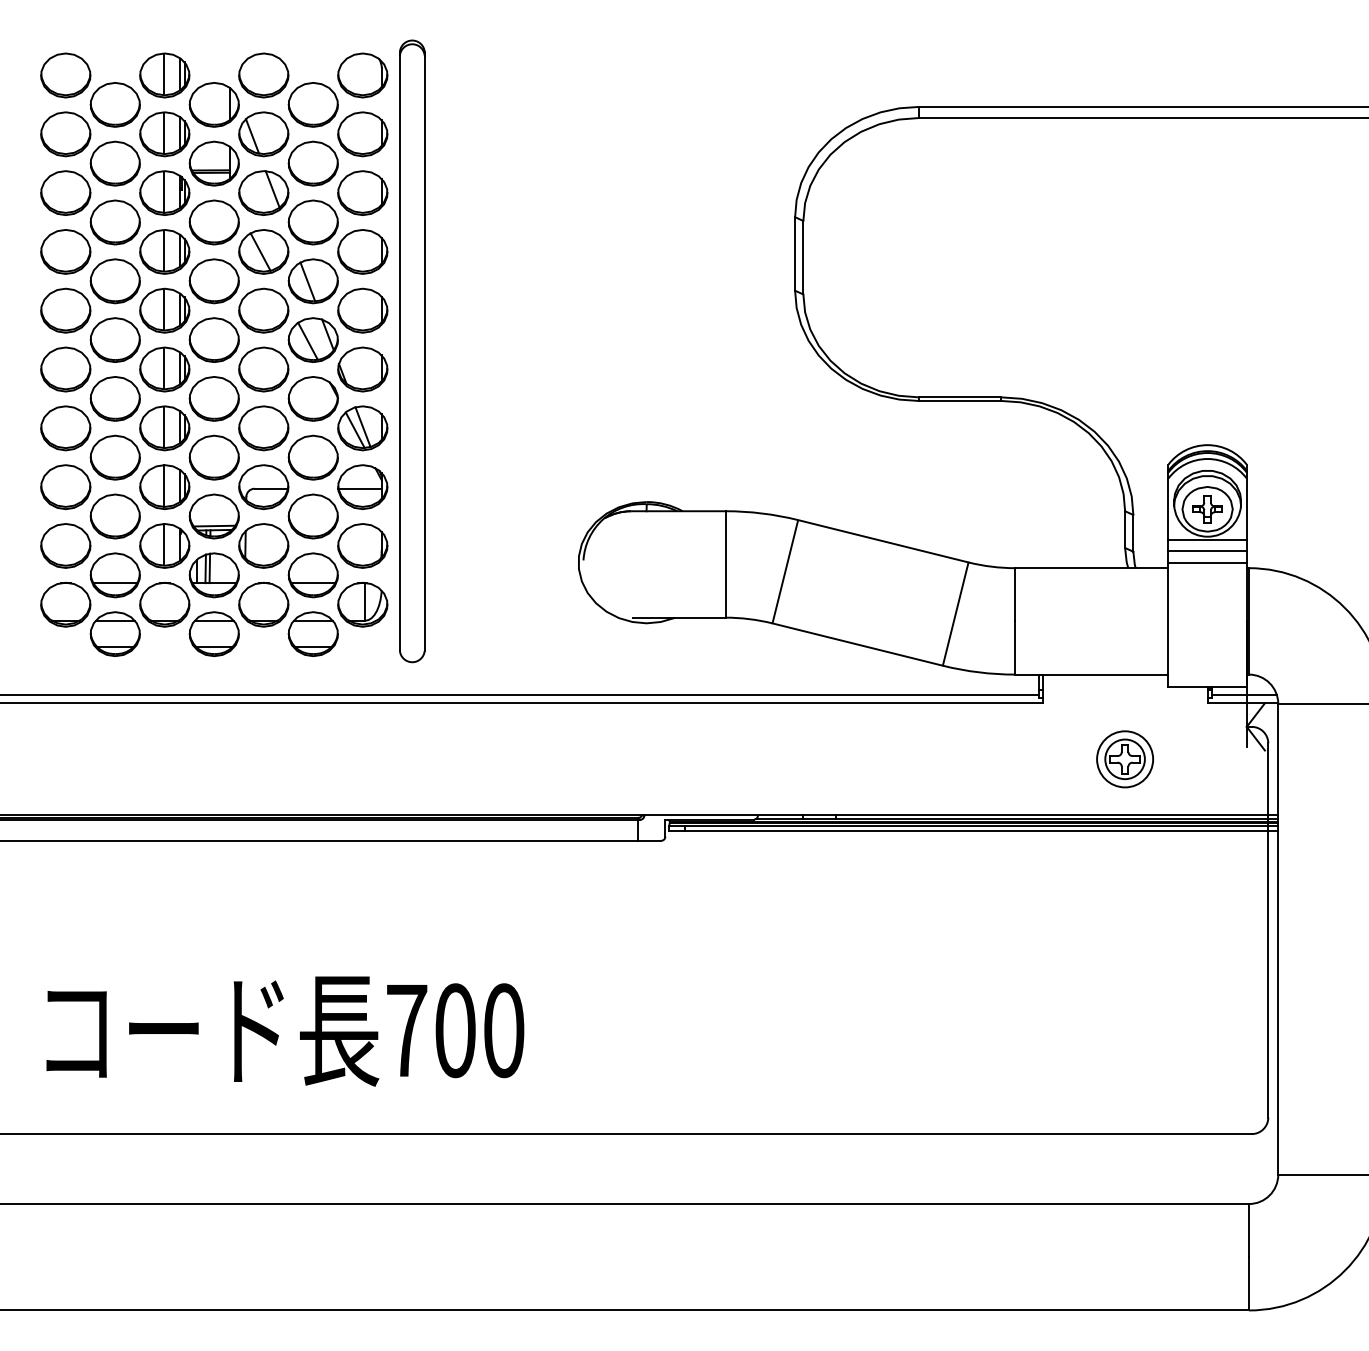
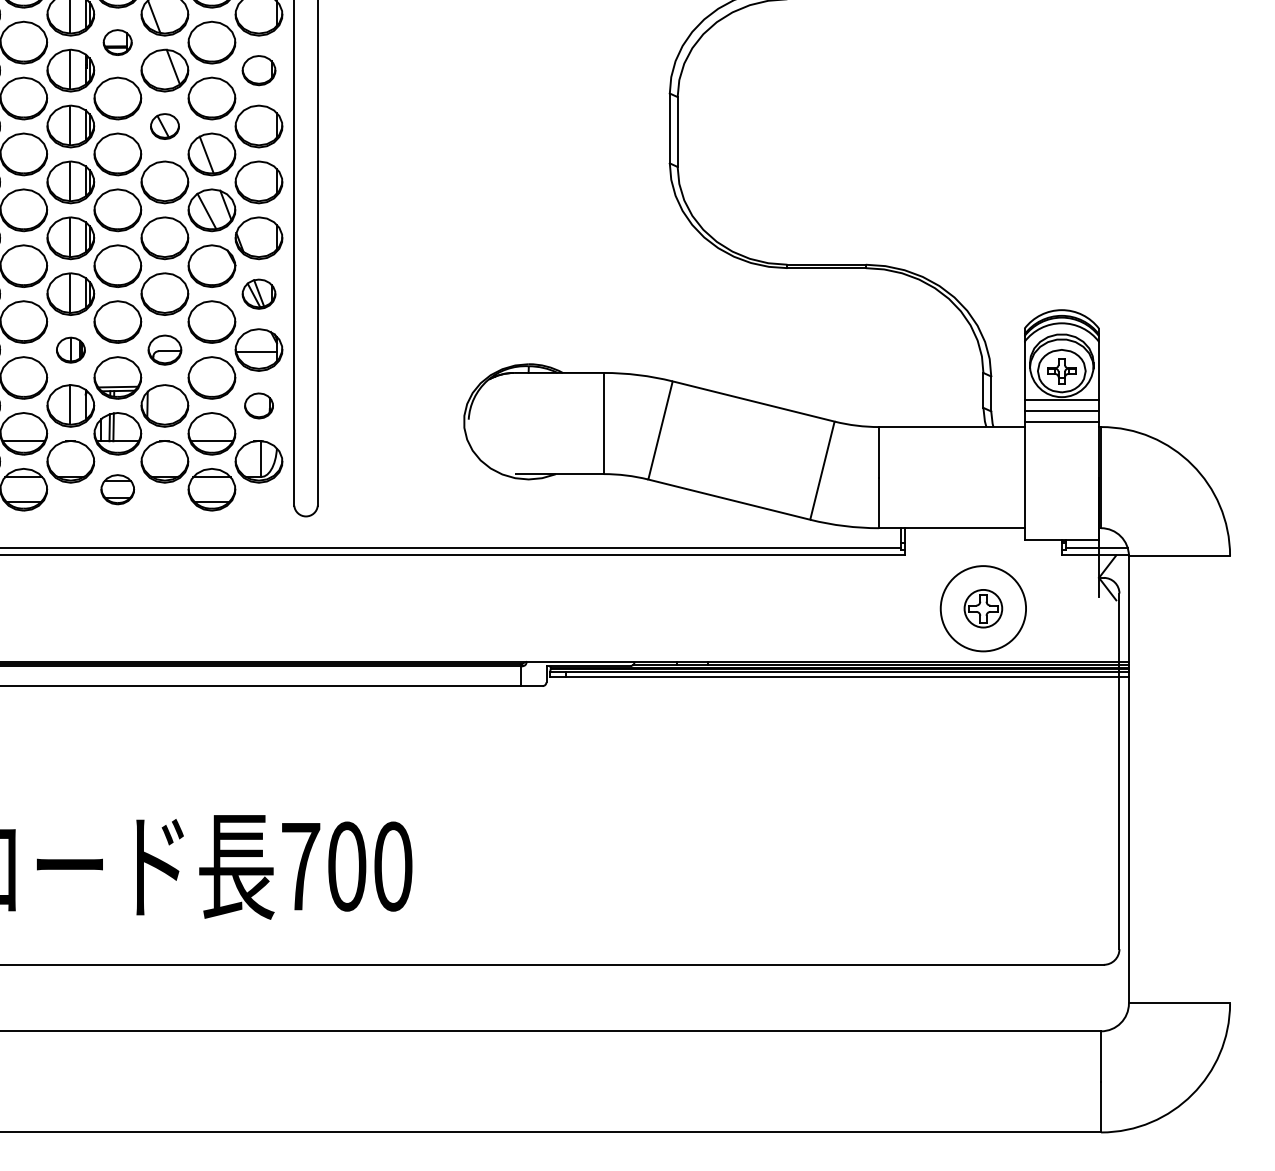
part: (213, 163) -> (117, 42), size x0.6
part: (362, 192) -> (258, 70), size x0.7
part: (263, 251) -> (164, 126), size x0.6
part: (362, 428) -> (258, 294), size x0.7
part: (164, 487) -> (70, 350), size x0.6
part: (263, 487) -> (164, 350), size x0.7
part: (362, 545) -> (258, 405), size x0.6
part: (213, 633) -> (117, 489), size x0.7
circle: (1125, 759) -> (983, 608), size x1.6

